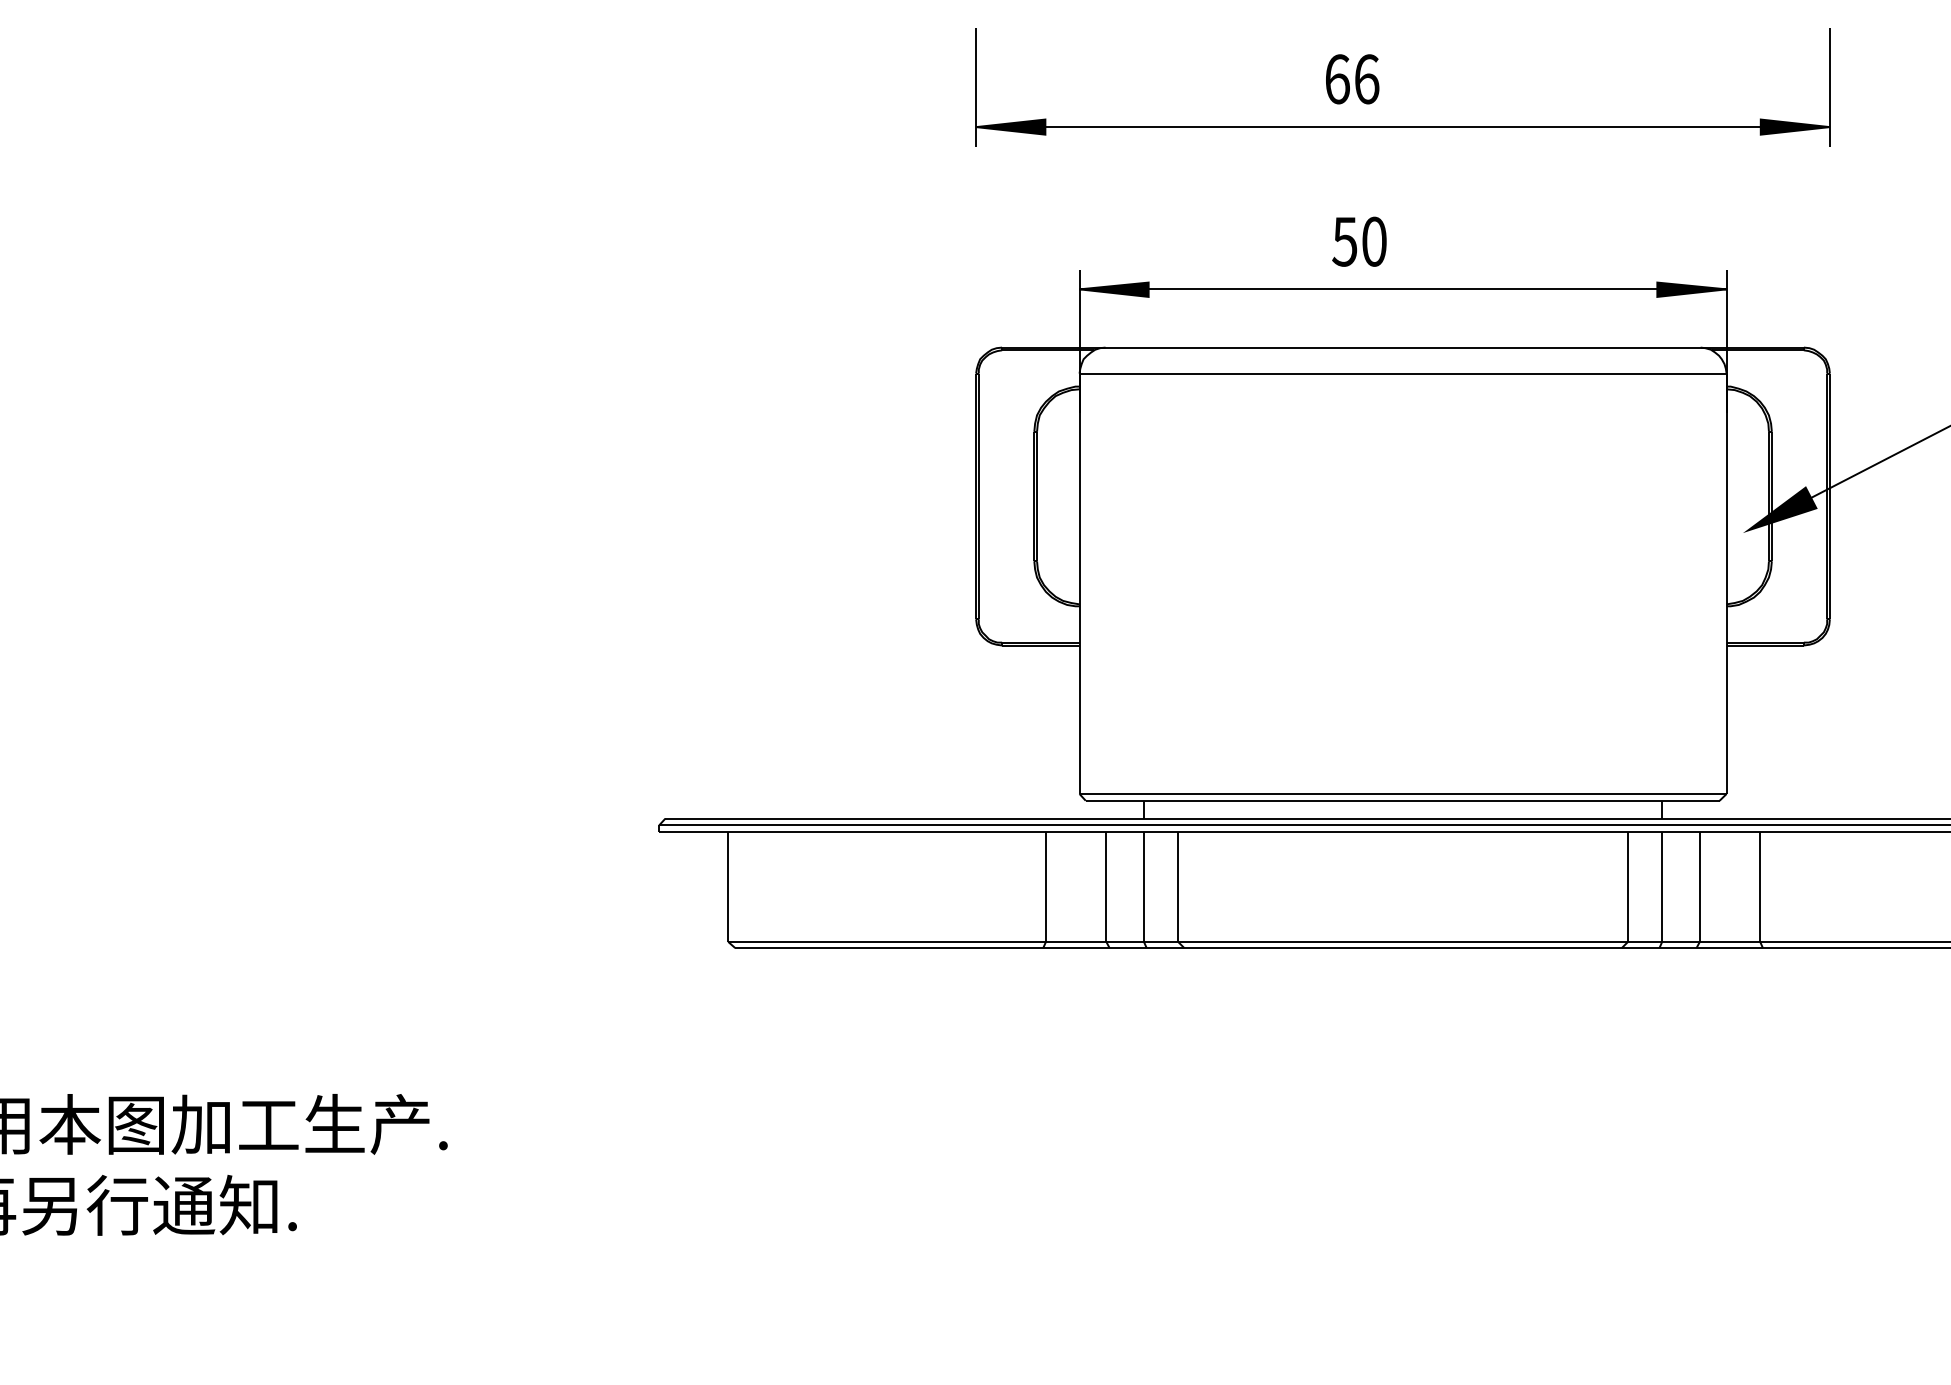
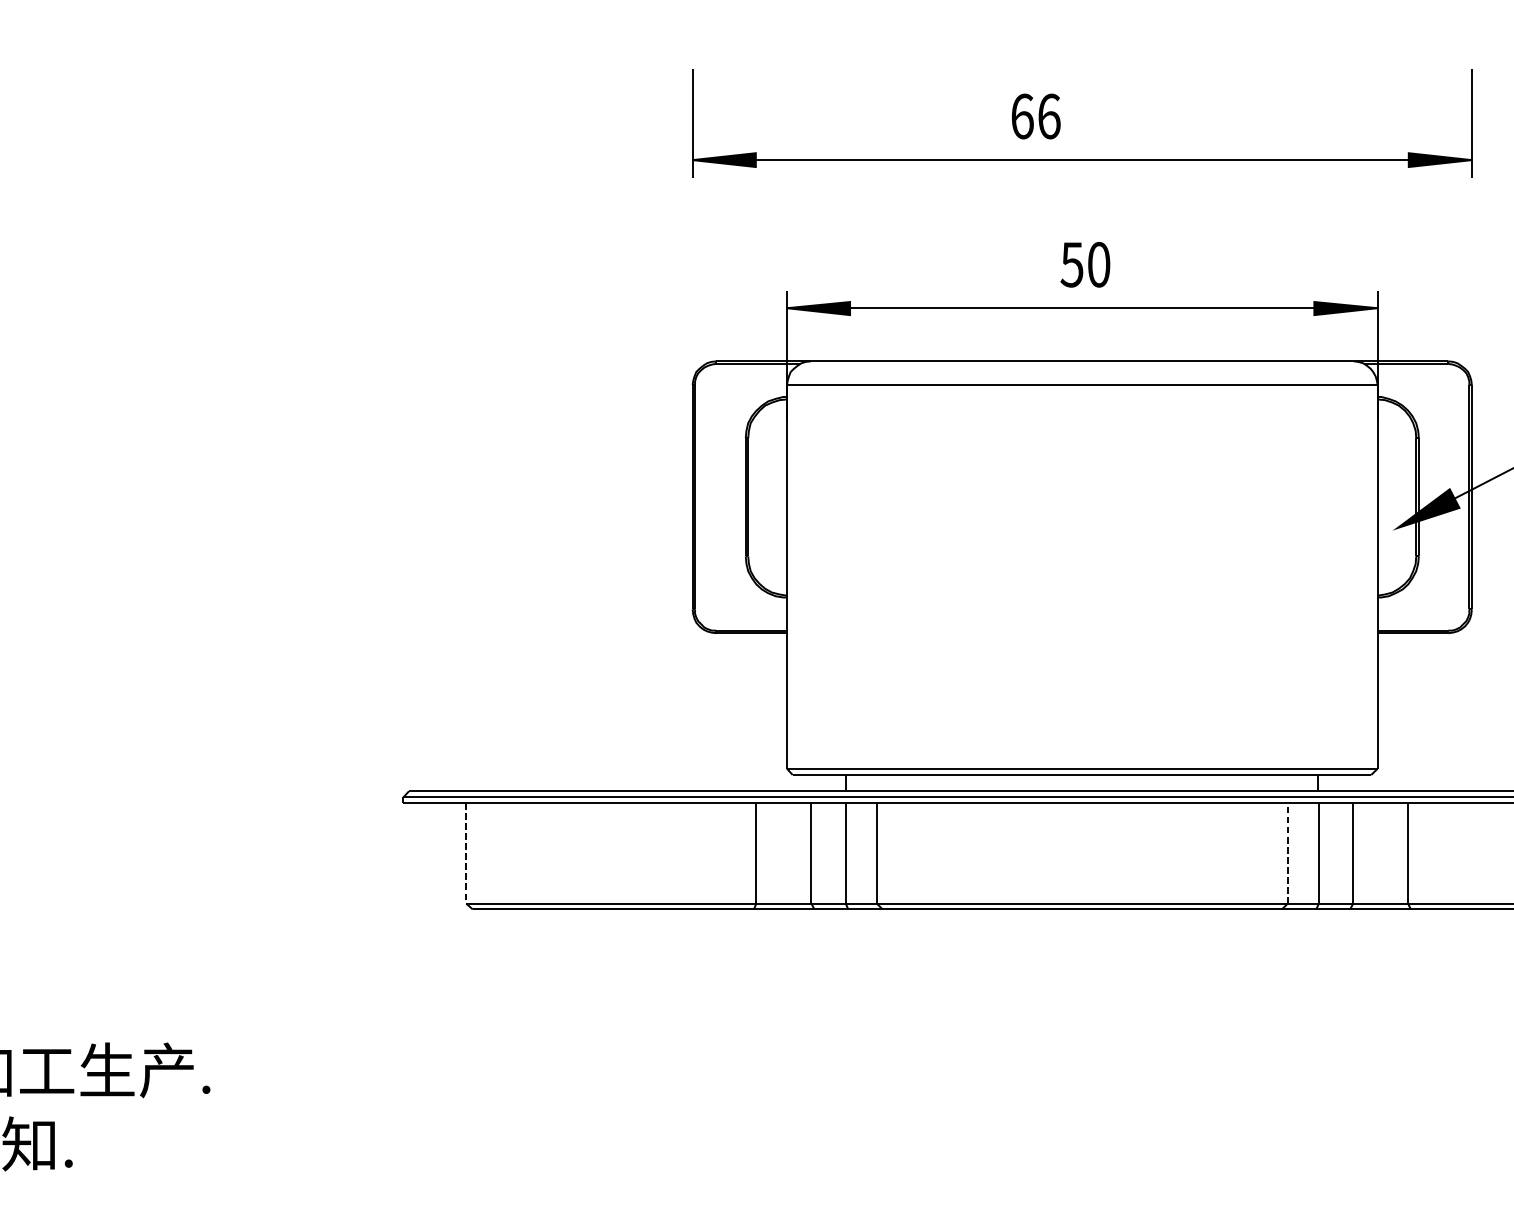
text: (1359, 241) -> (1085, 264), moved
line: (1628, 886) -> (1288, 853), solid -> dashed
line: (728, 887) -> (466, 854), solid -> dashed

